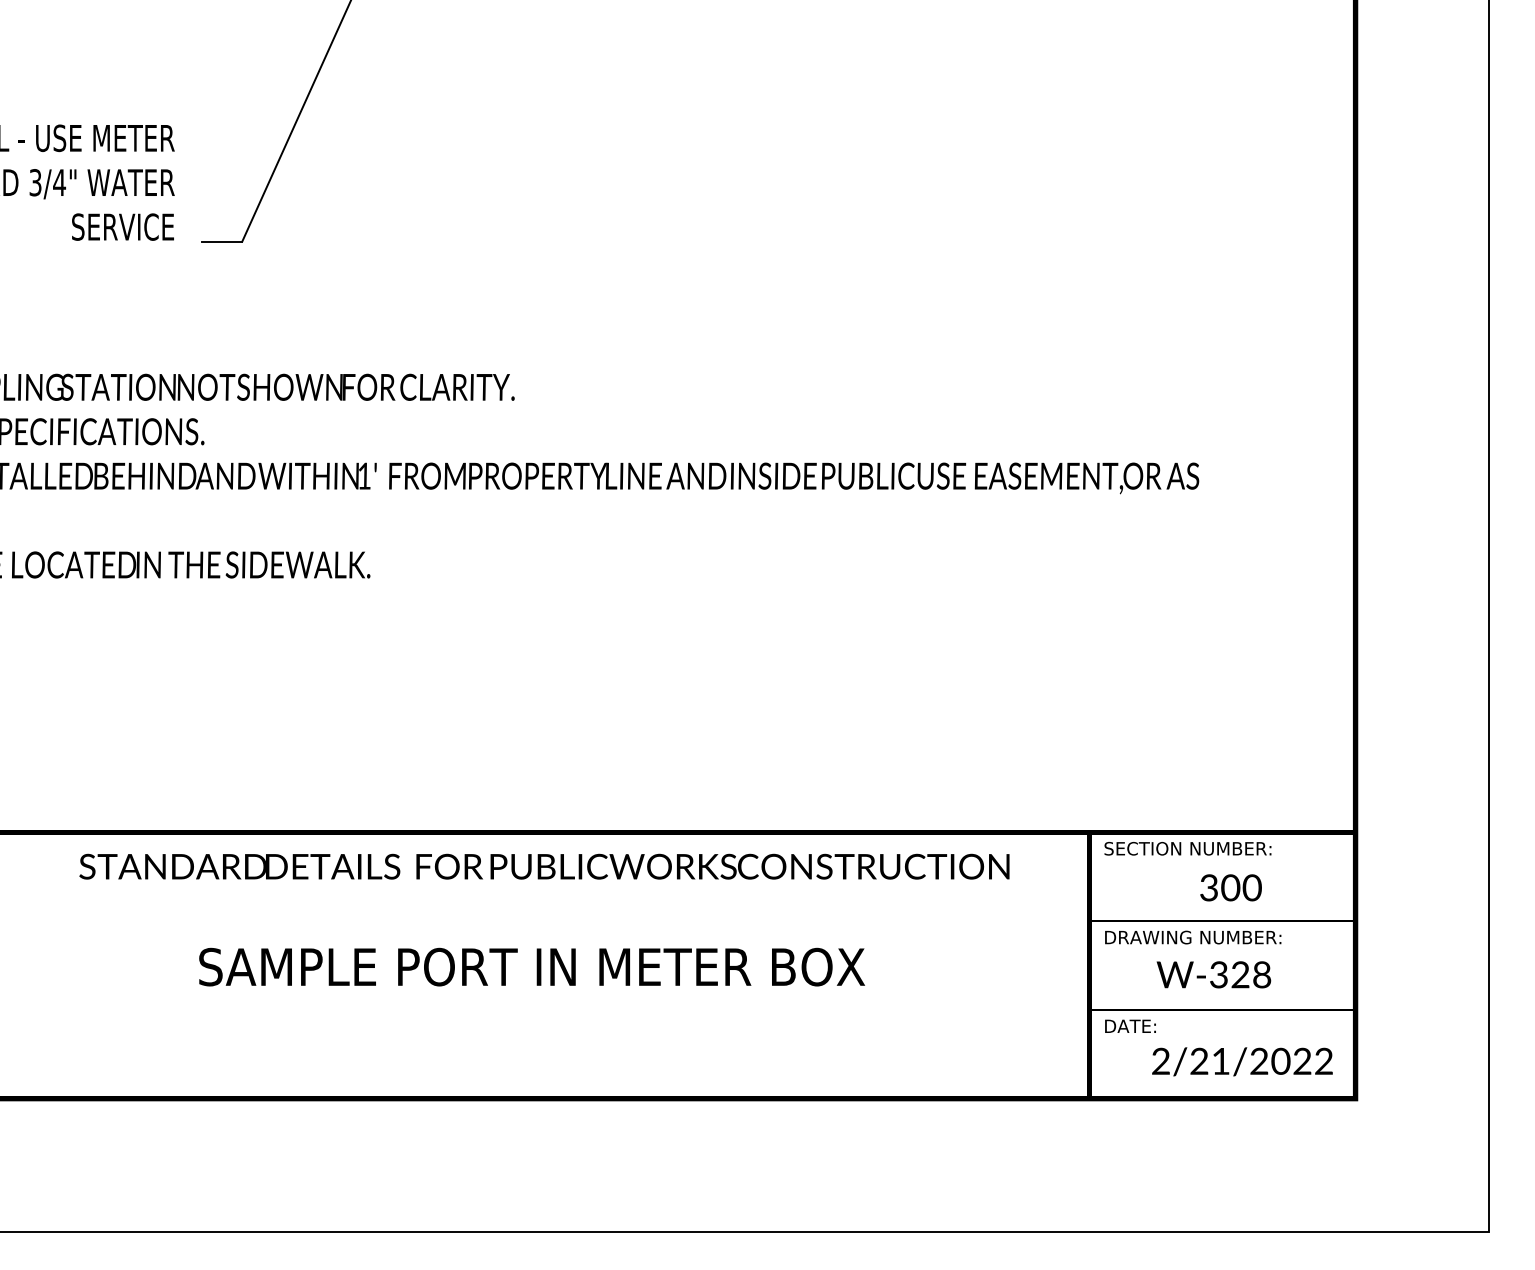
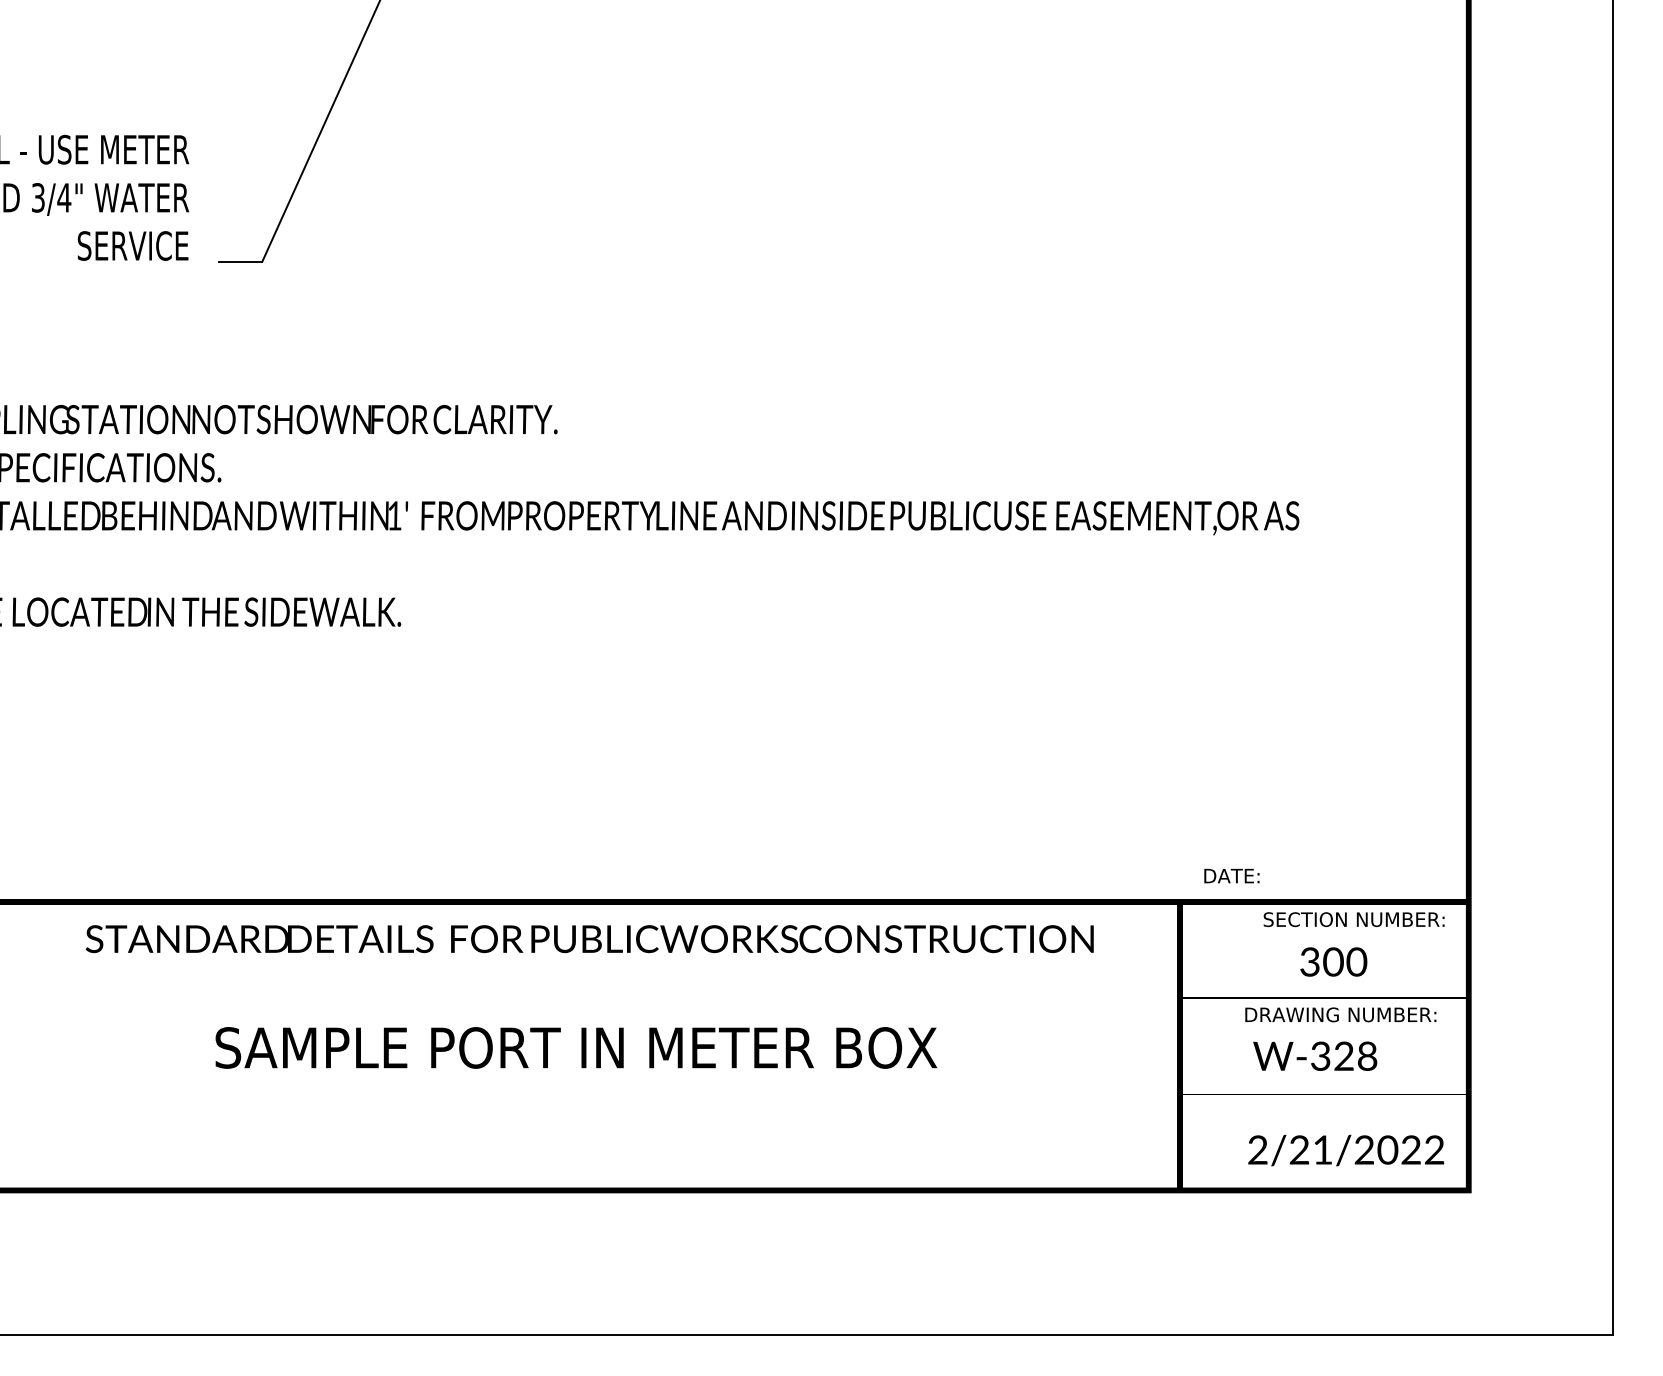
text: (1187, 848) -> (1353, 919), moved
text: (1192, 937) -> (1340, 1014), moved
text: (1130, 1025) -> (1231, 875), moved

